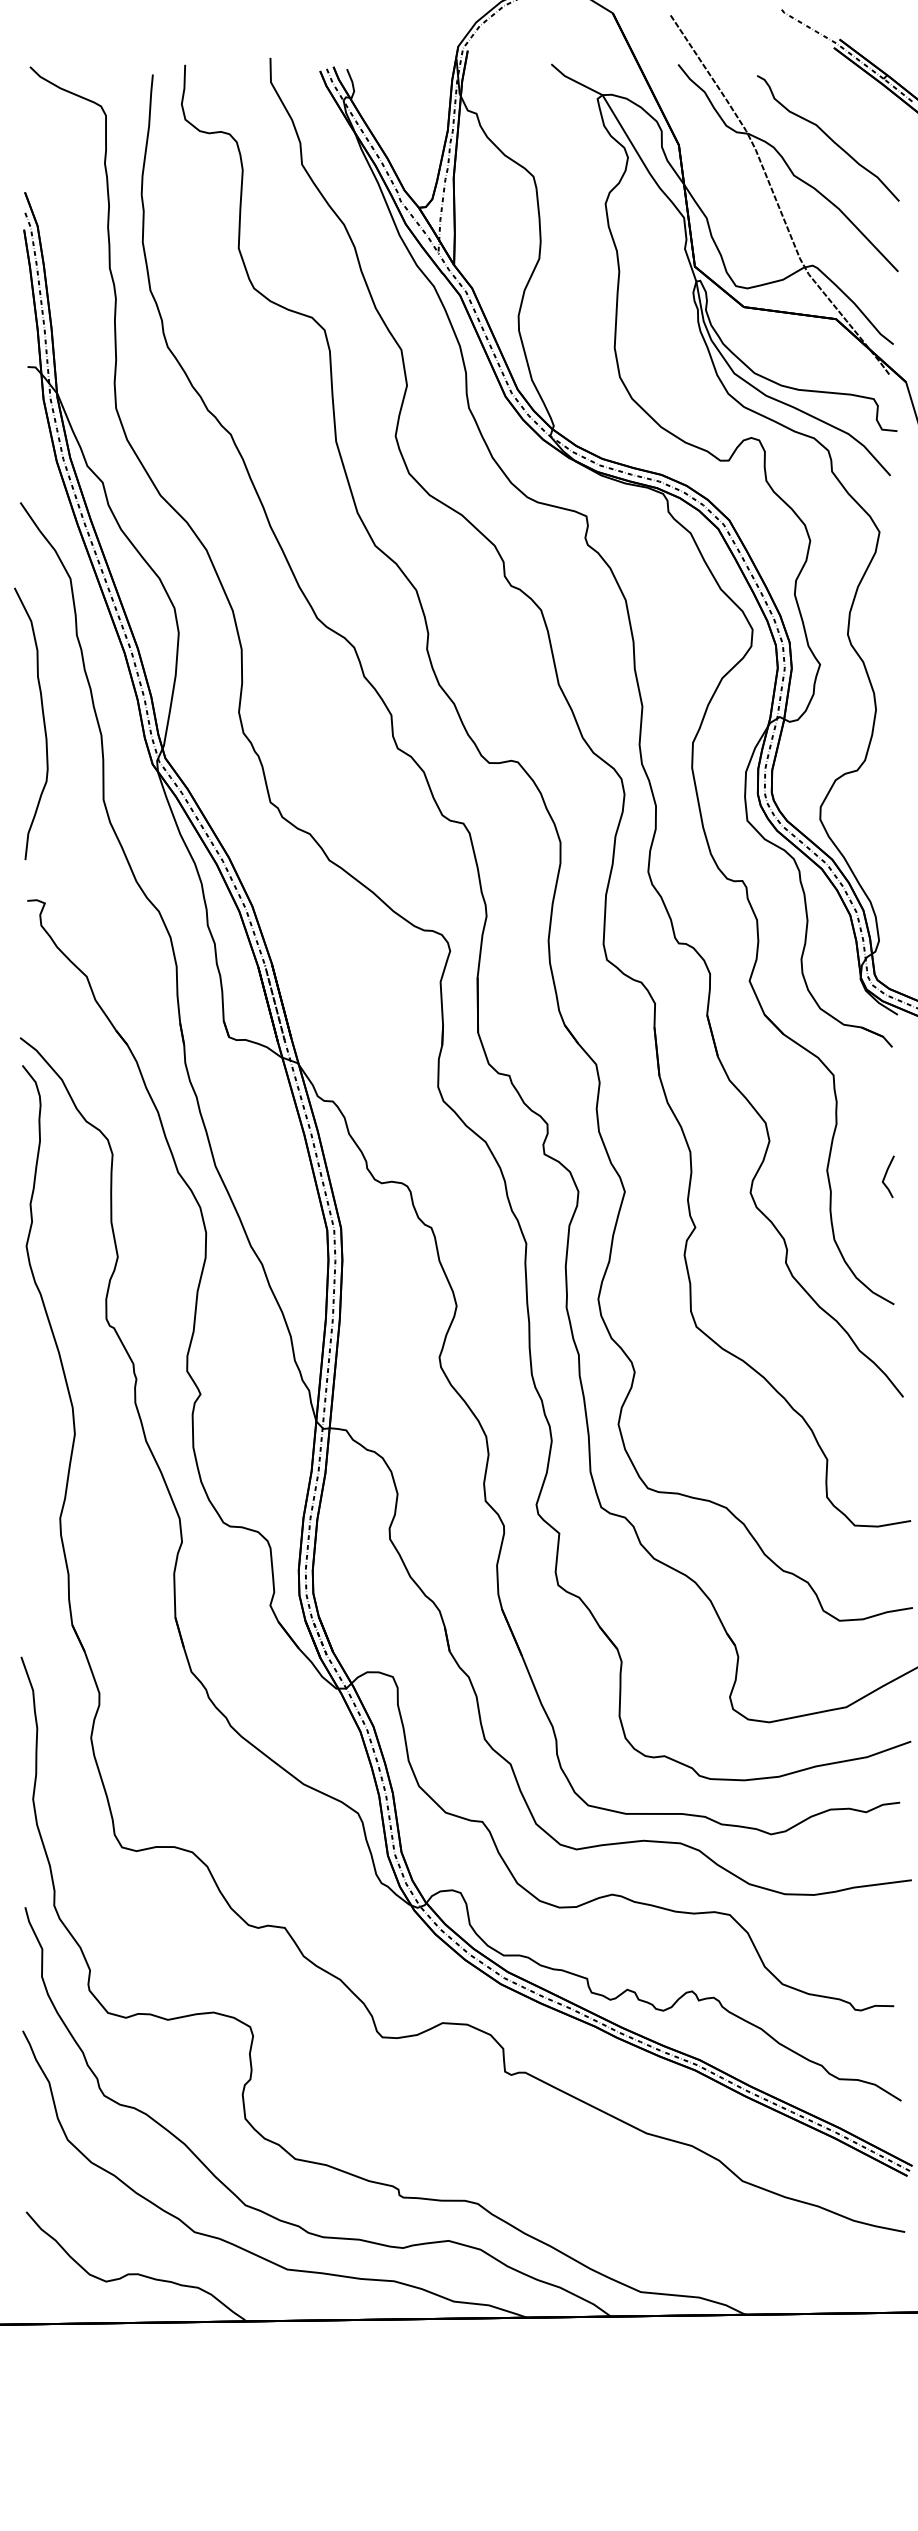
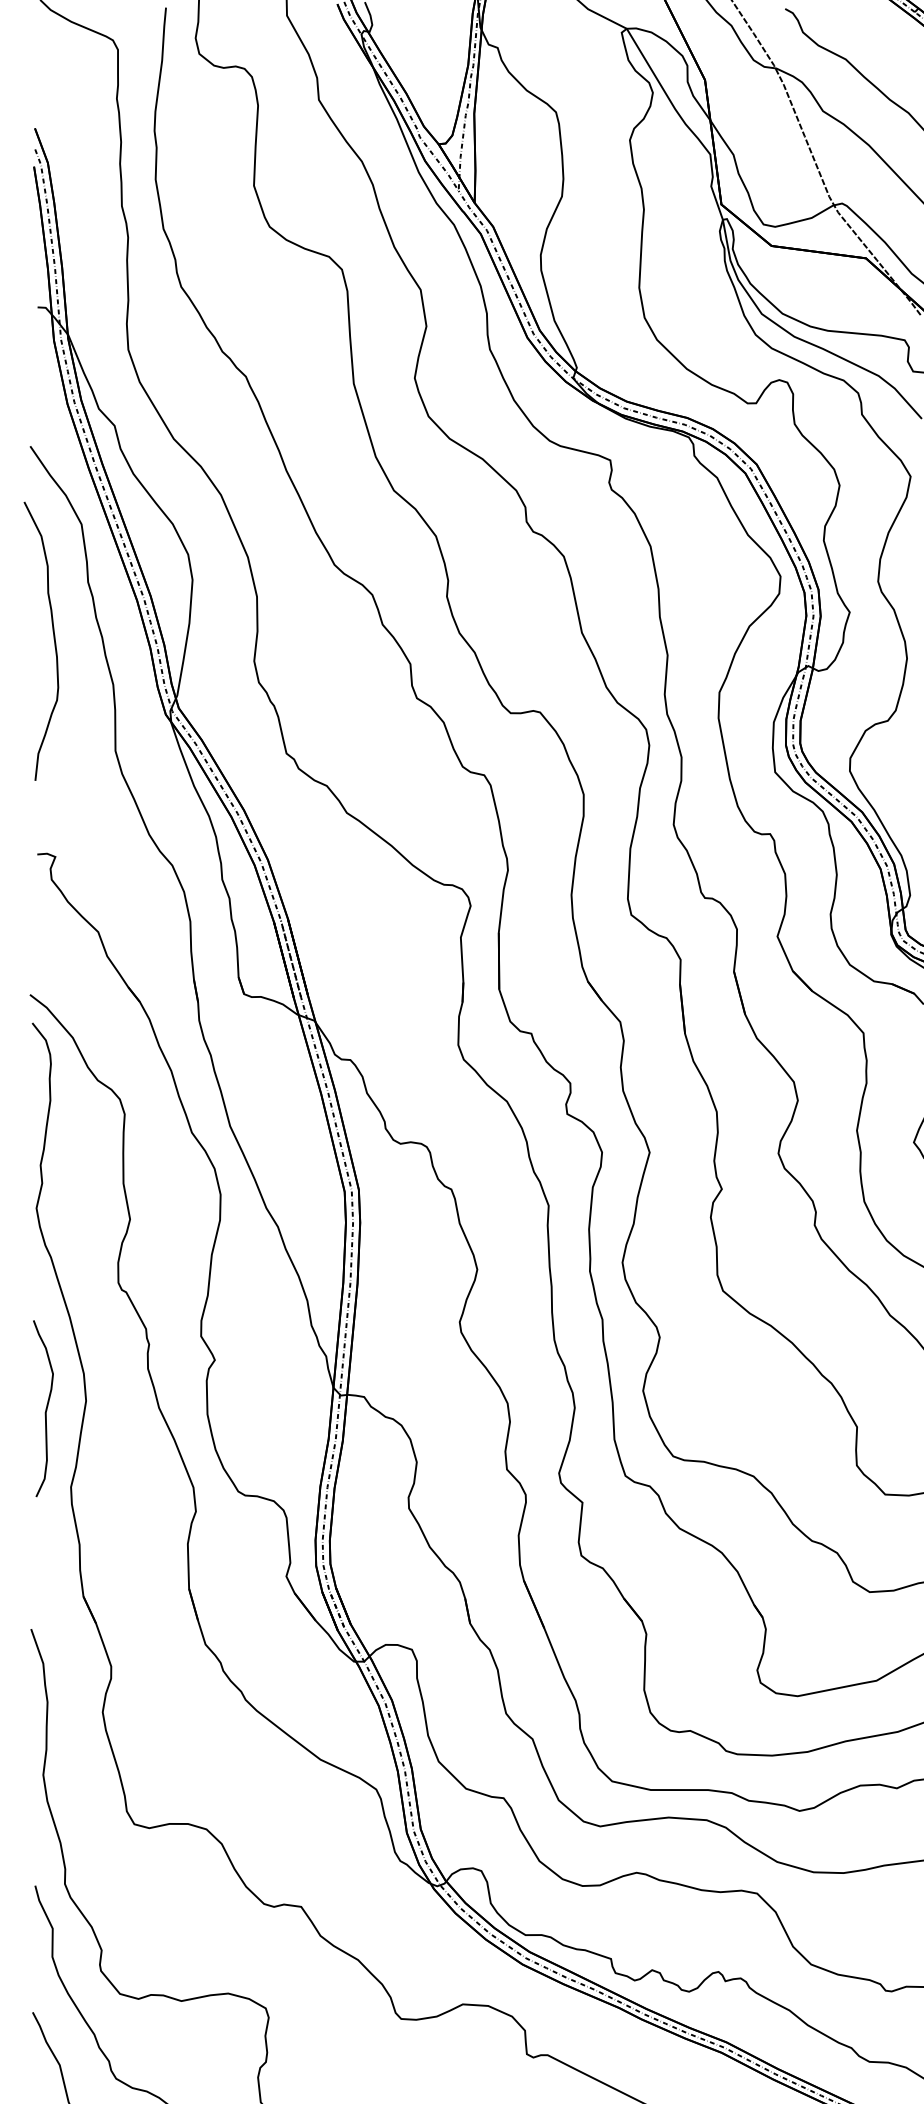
curve: (43, 723) -> (53, 640), moved
curve: (35, 1441) -> (45, 1408), added

